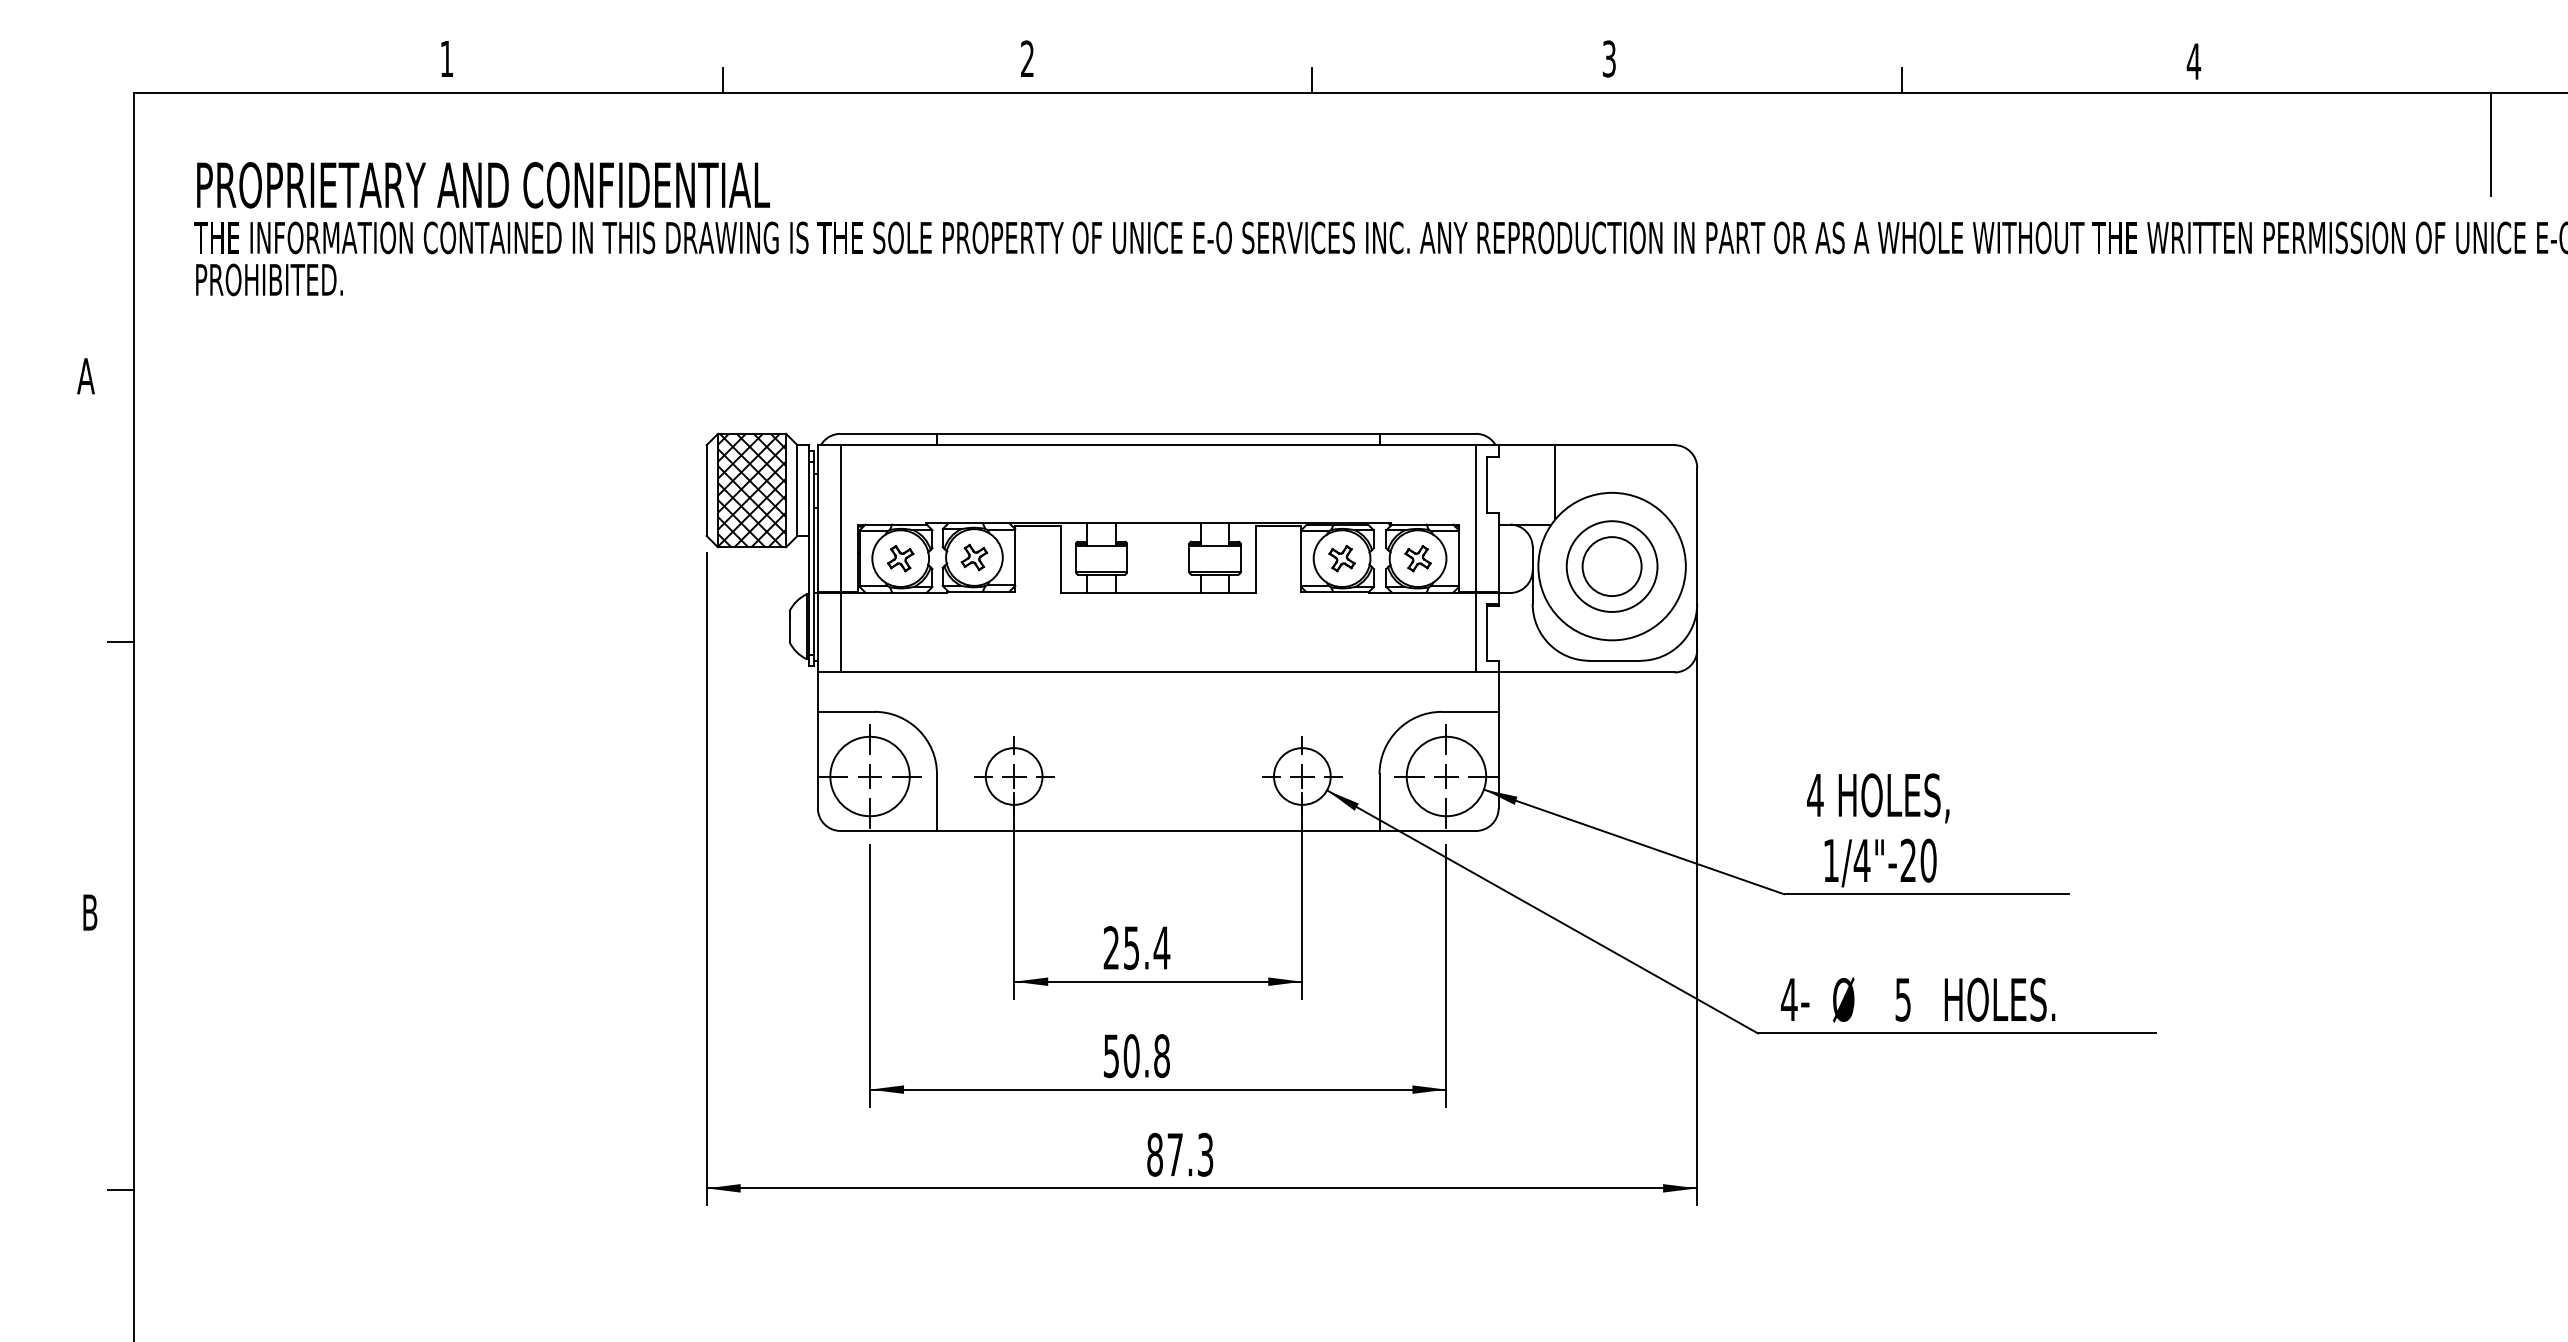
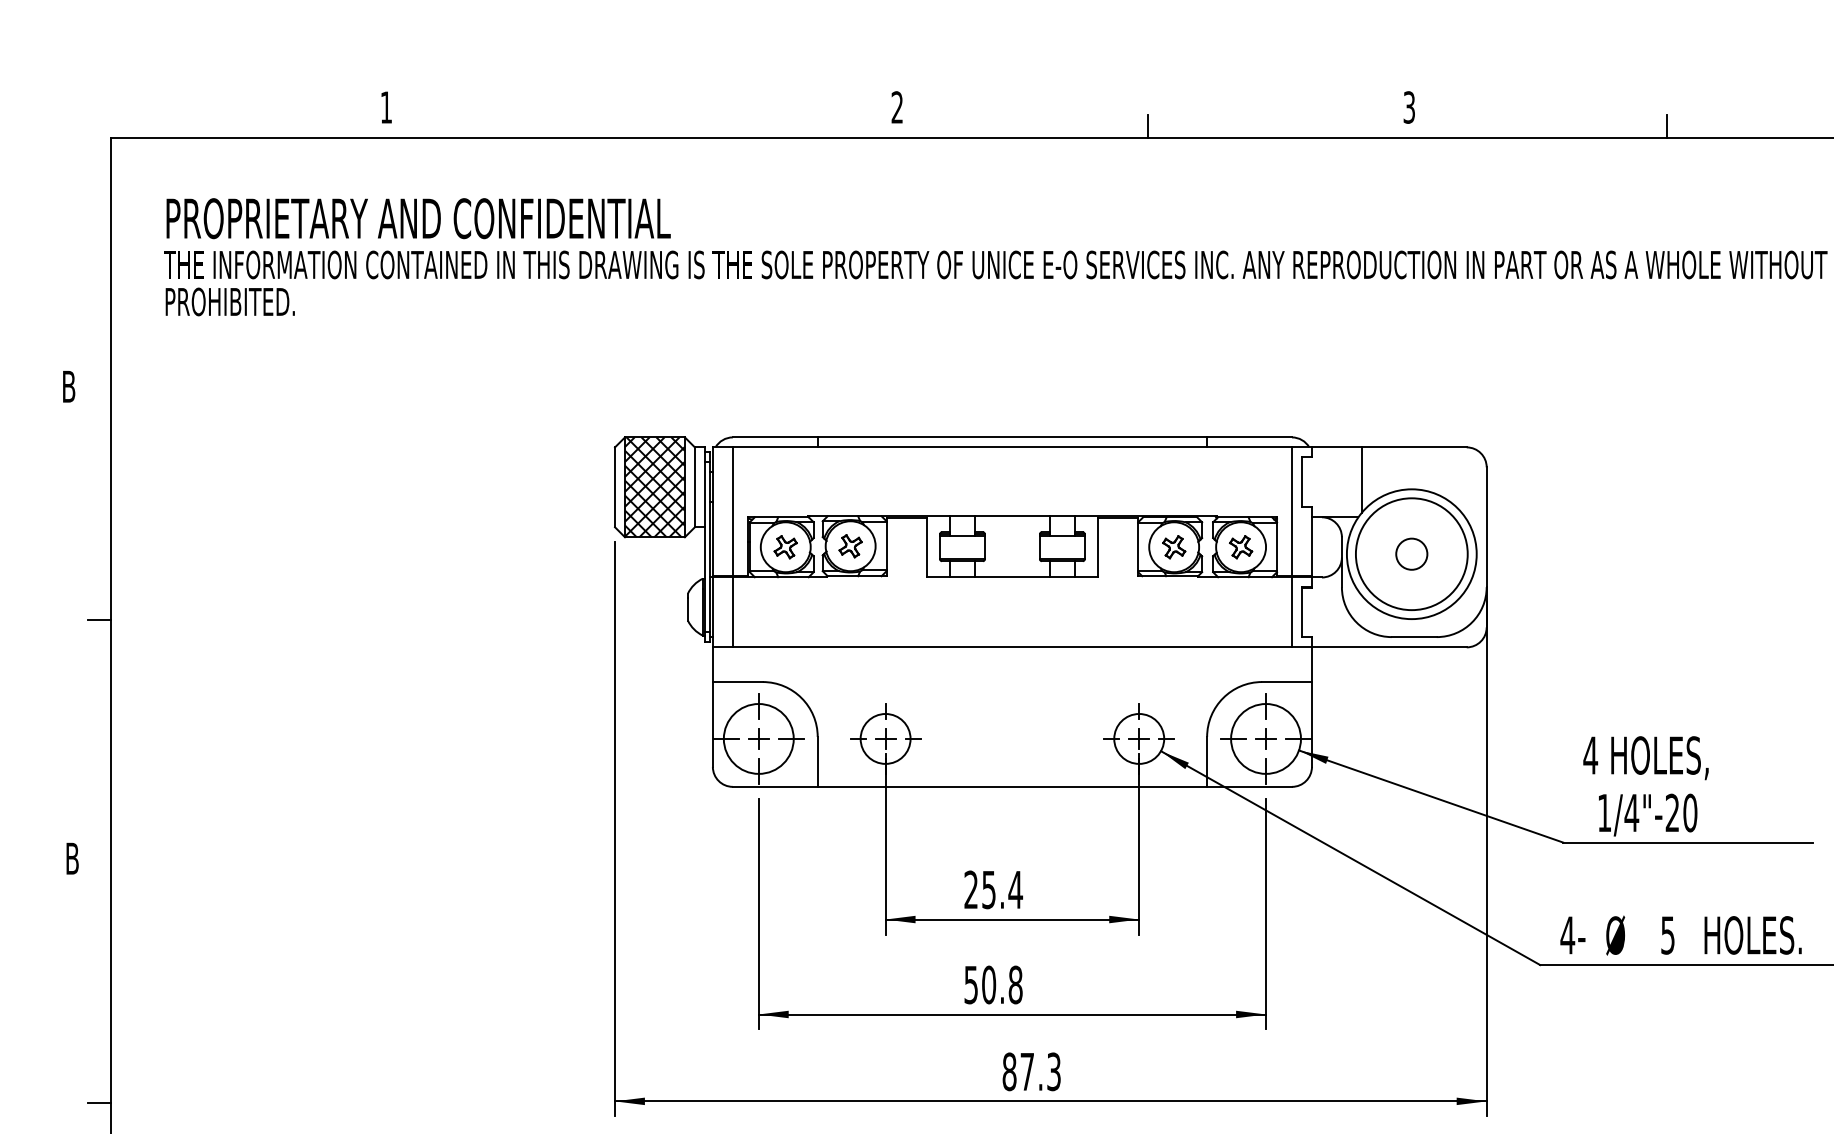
line: (722, 80) -> (628, 126), removed
text: (85, 376) -> (68, 386), A -> B
circle: (1611, 566) -> (1411, 554), size x0.6
circle: (1611, 566) -> (1411, 554), size x1.4

